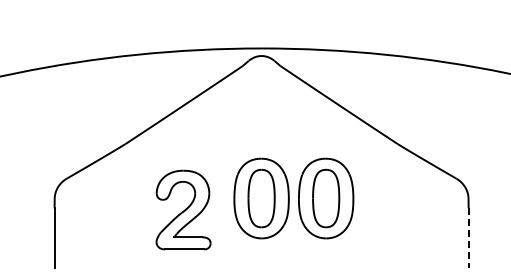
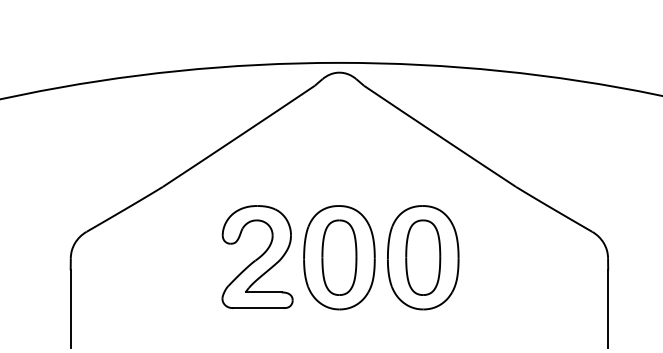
part: (183, 209) -> (257, 256), moved
line: (468, 238) -> (608, 309), dashed -> solid

